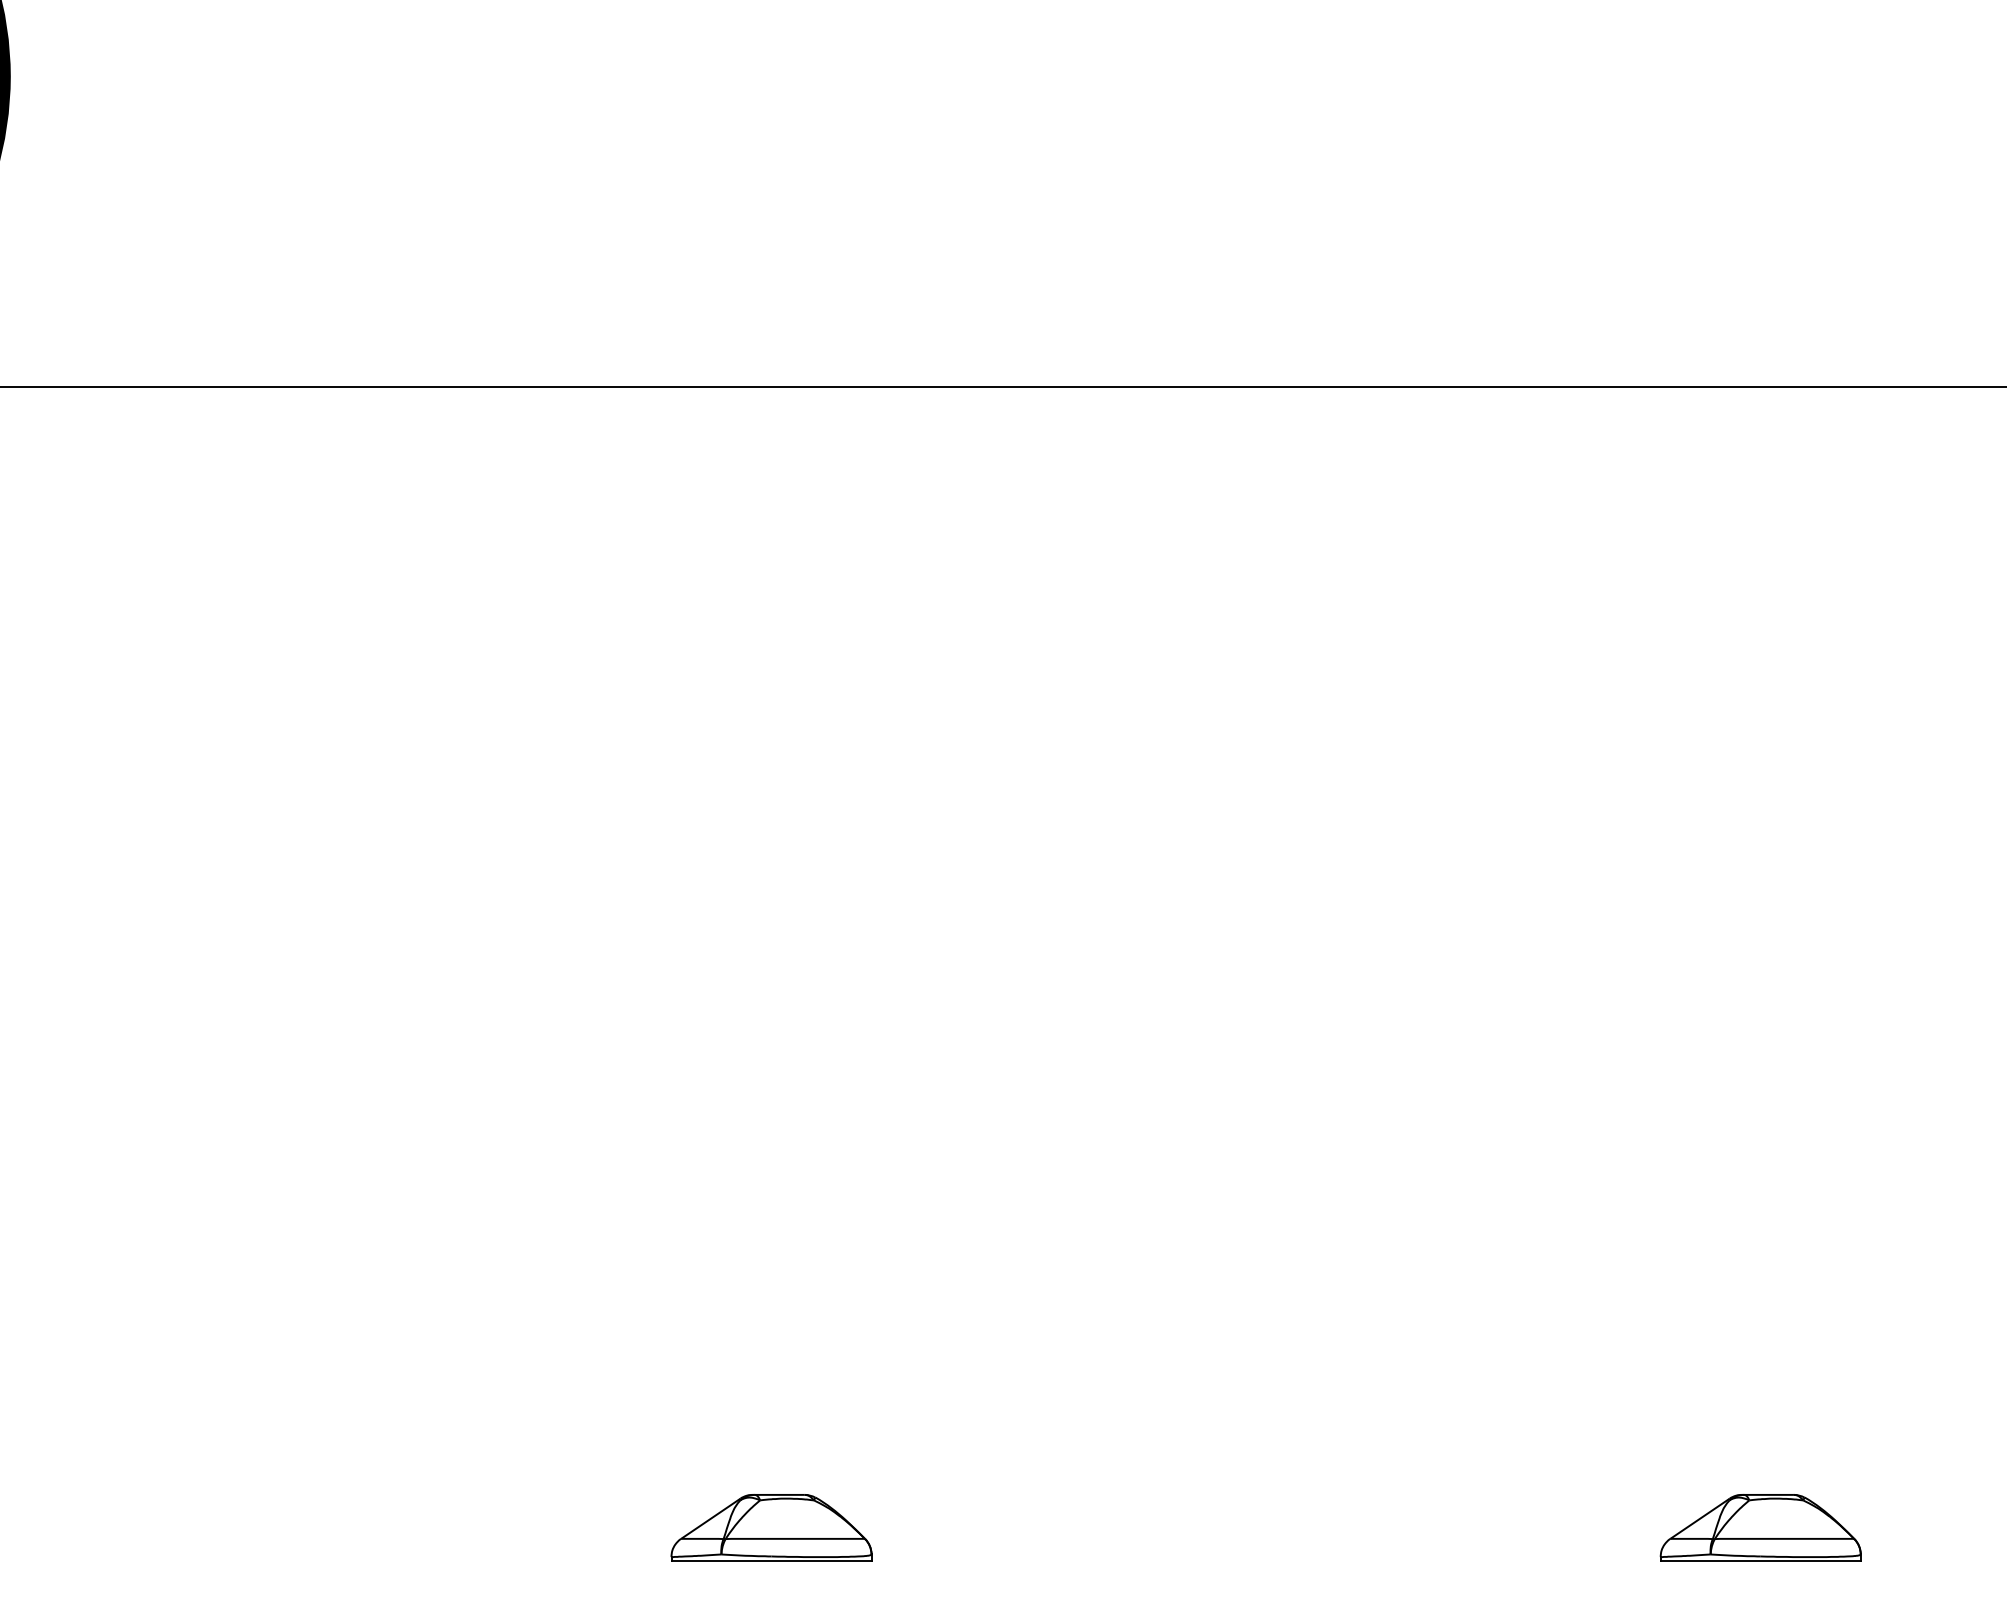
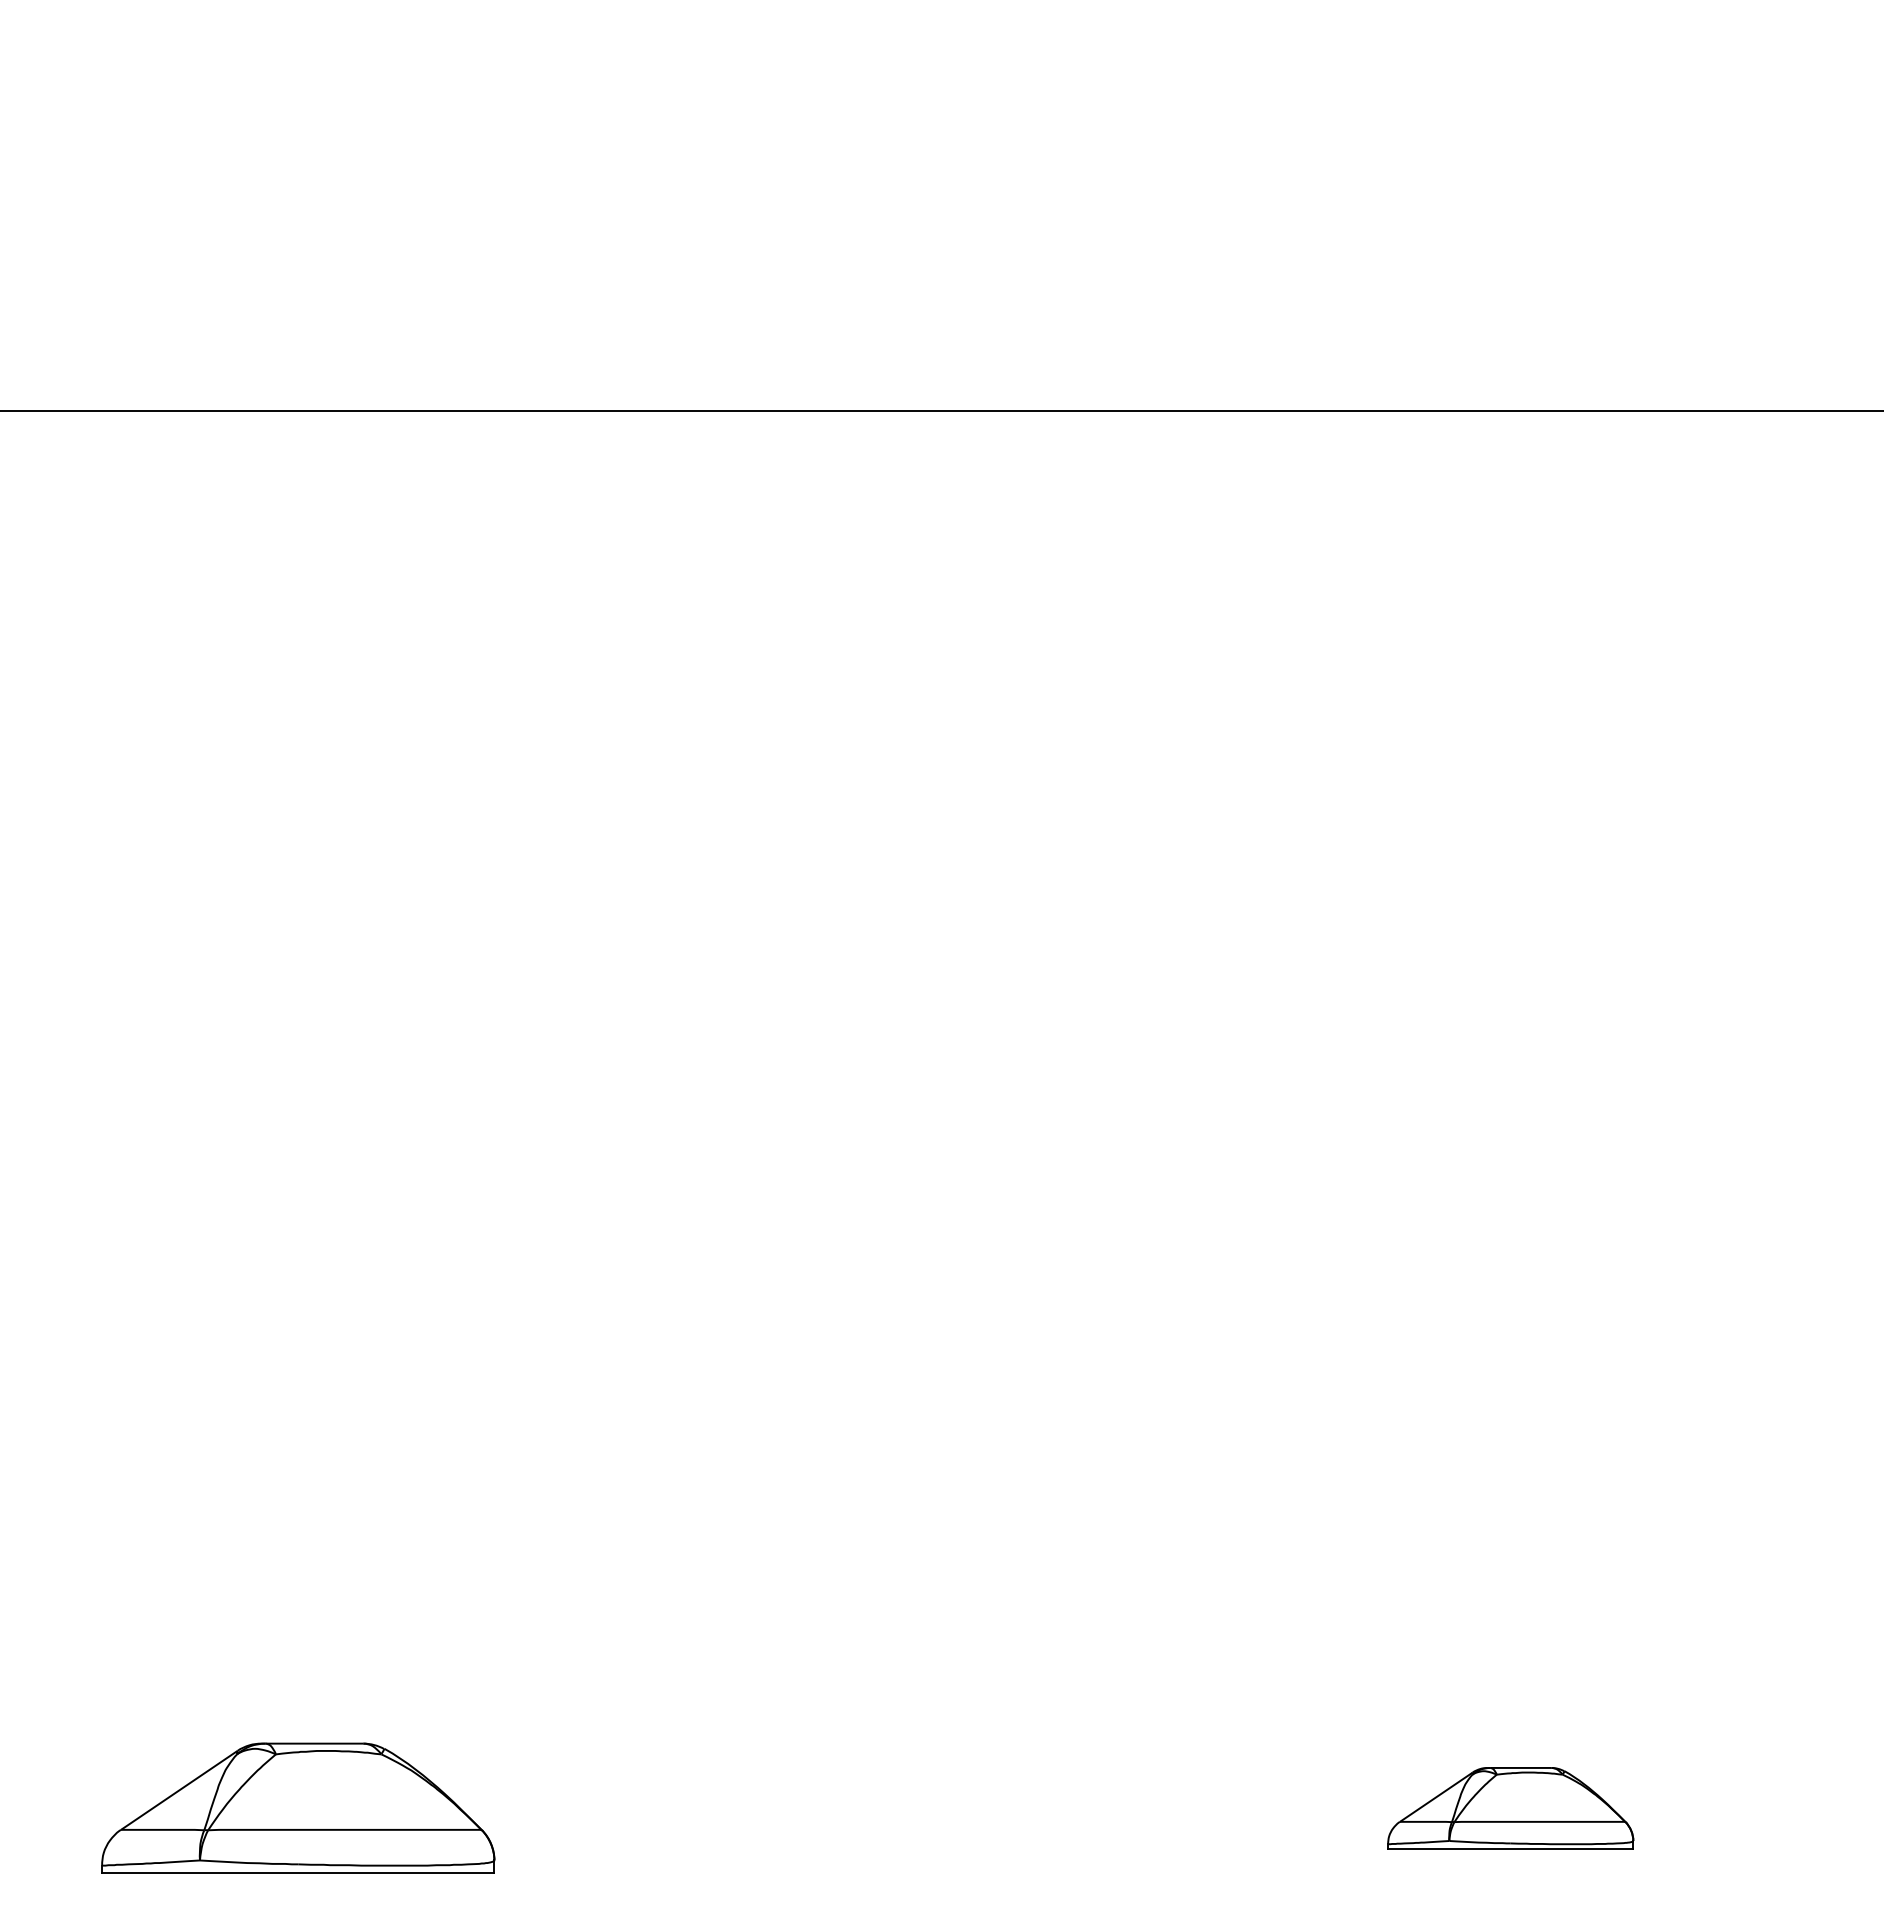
part: (771, 1527) -> (298, 1807), size x1.6

